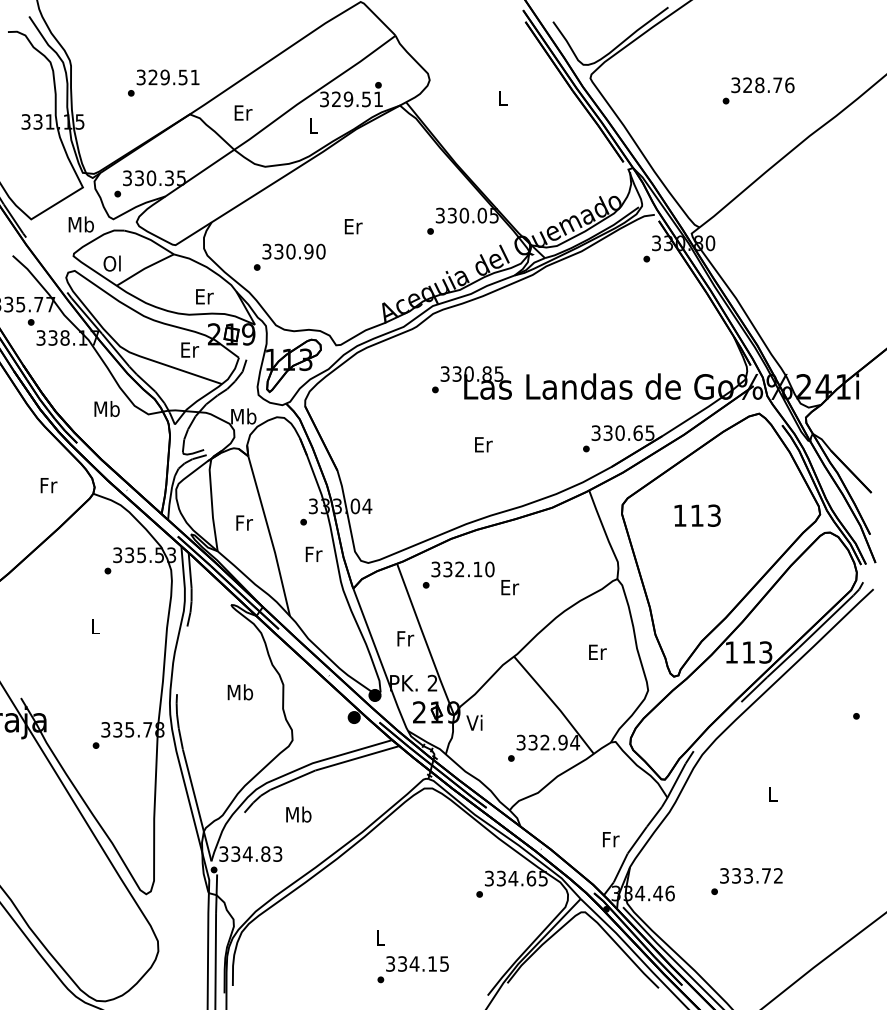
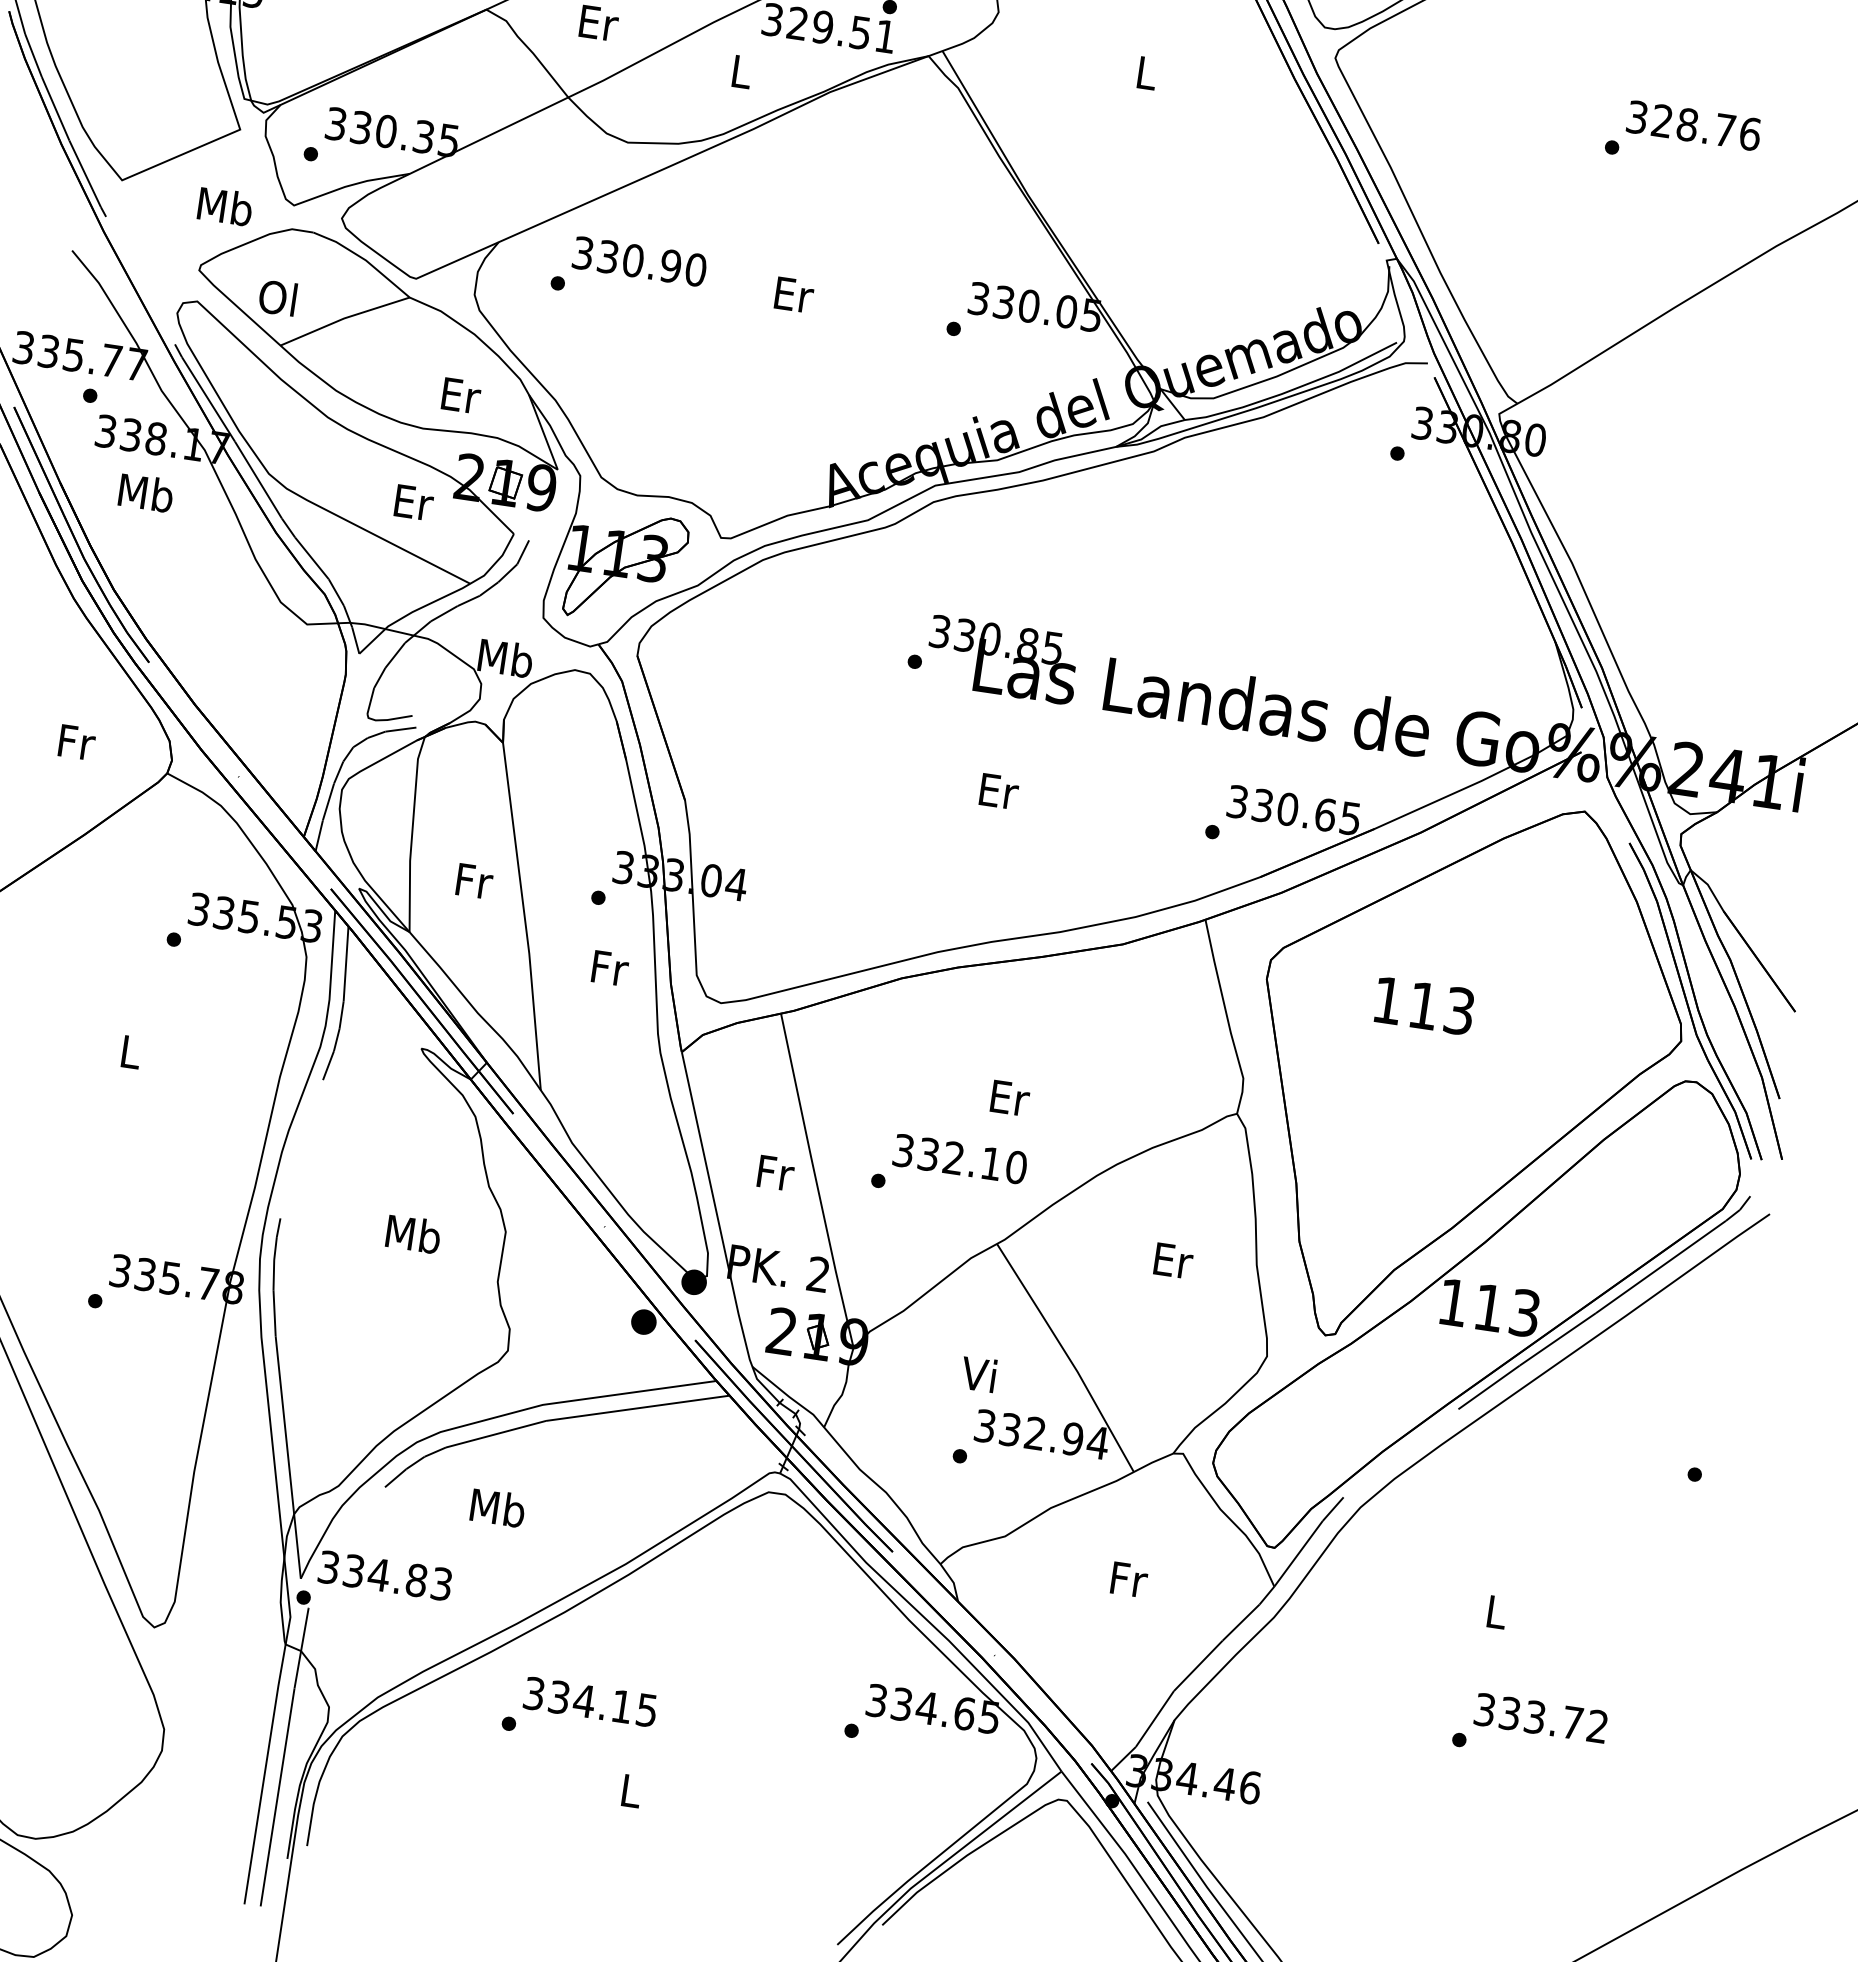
text: (289, 256) -> (628, 270), moved
text: (106, 408) -> (145, 491), moved
text: (458, 574) -> (949, 1168), moved
text: (474, 722) -> (978, 1373), moved
text: (611, 839) -> (1130, 1579), moved
text: (746, 881) -> (1529, 1728), moved
text: (412, 969) -> (578, 1711), moved

